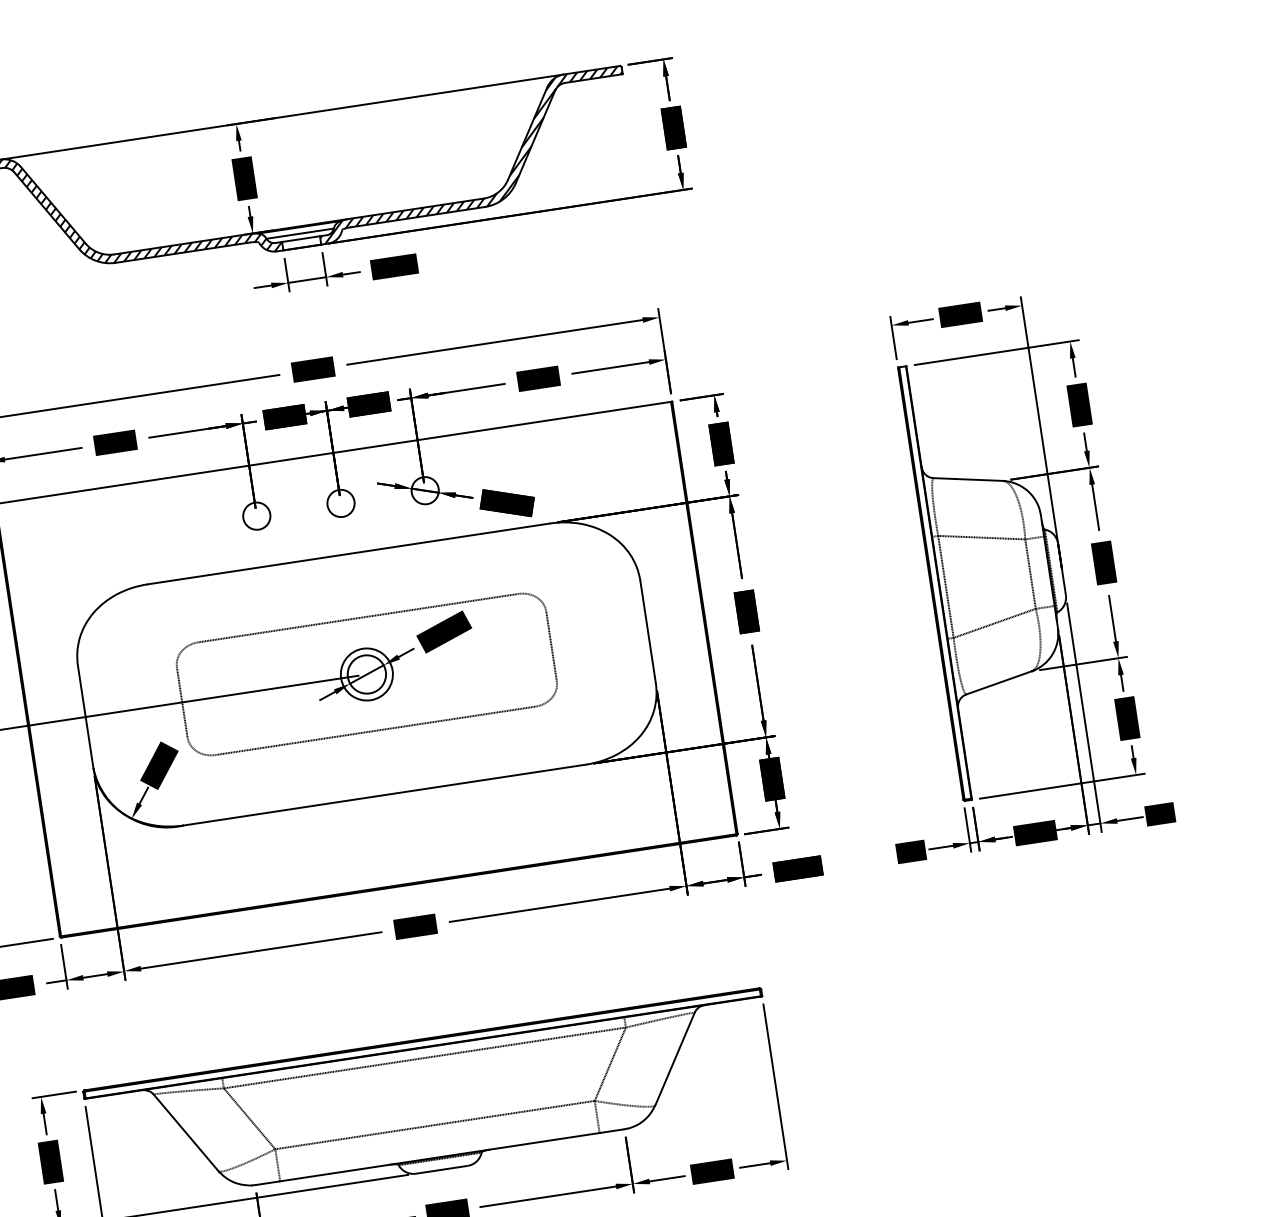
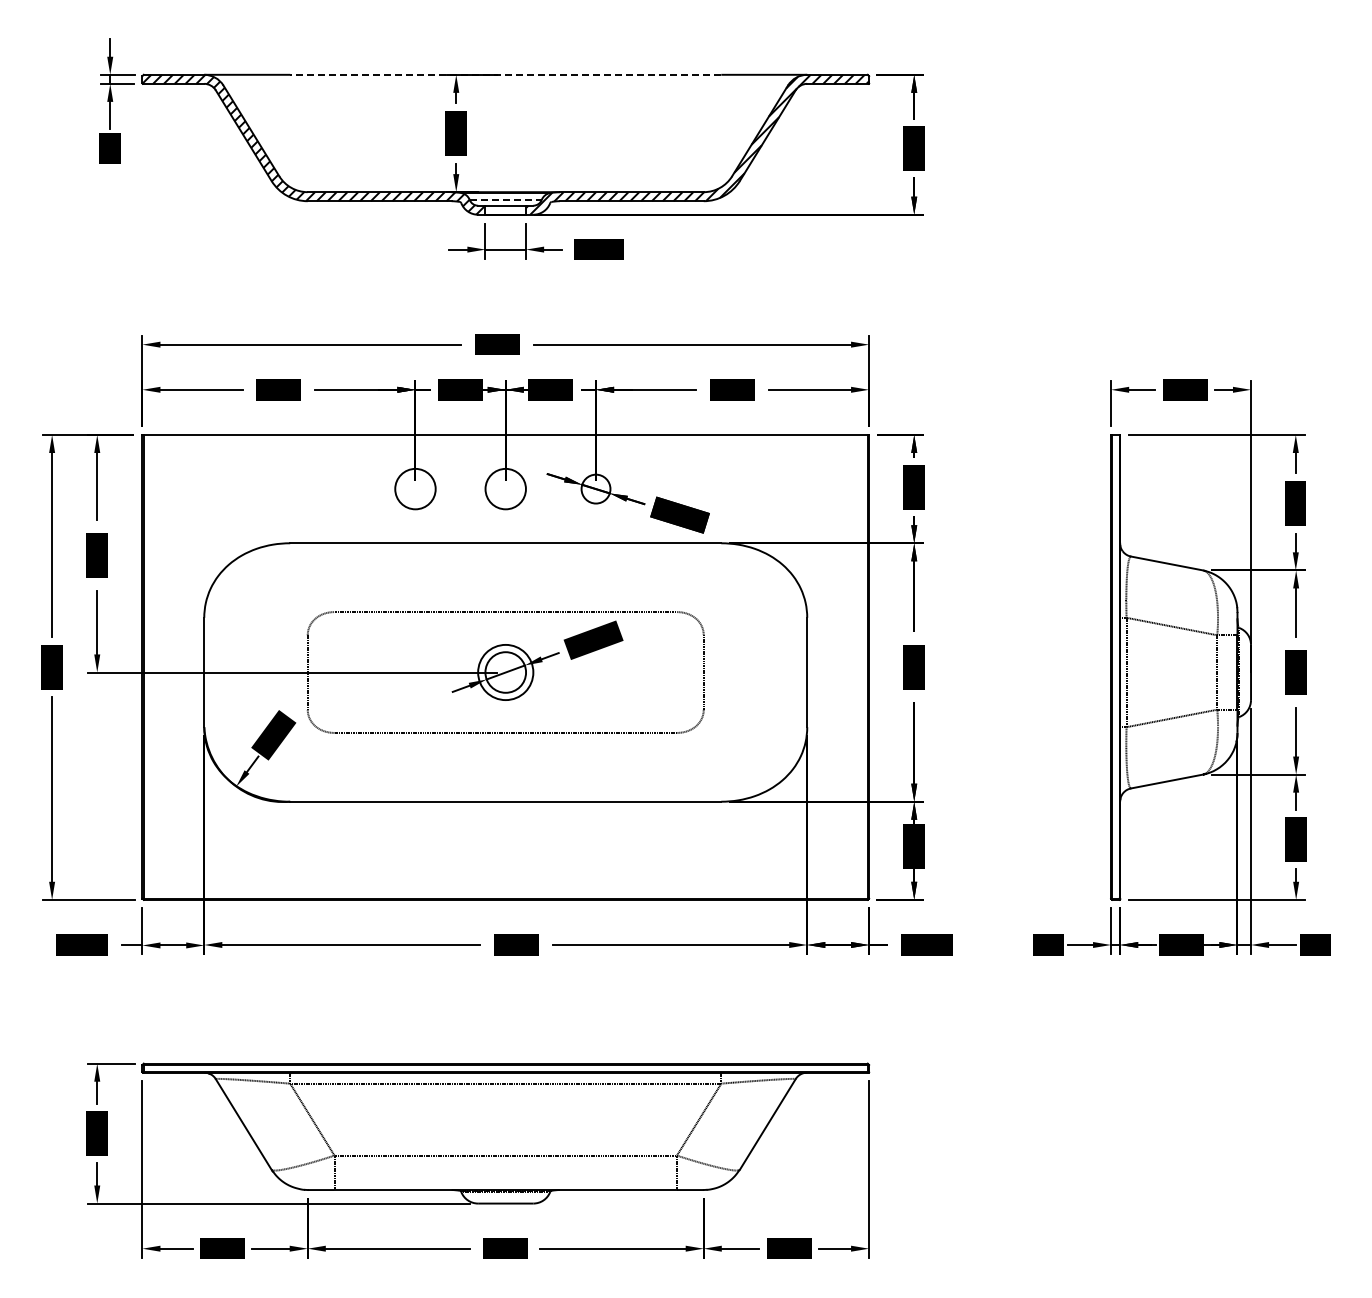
line: (282, 116) -> (505, 74), solid -> dashed
line: (300, 233) -> (506, 199), solid -> dashed
circle: (340, 502) -> (505, 488), size x1.4
circle: (256, 515) -> (415, 488), size x1.4

